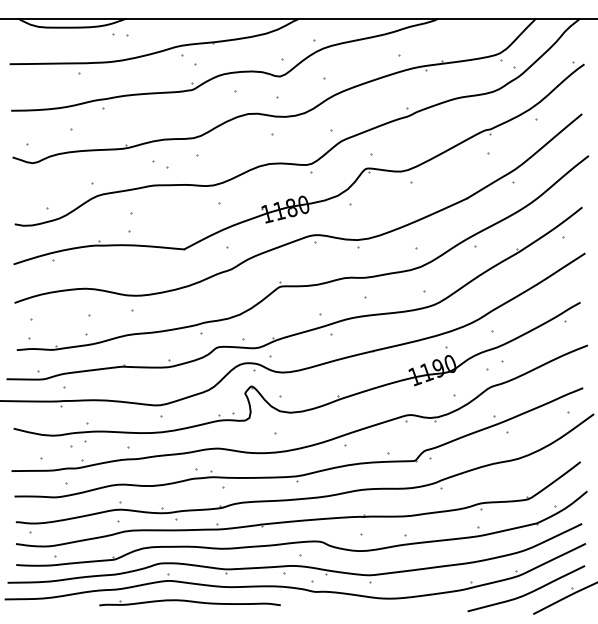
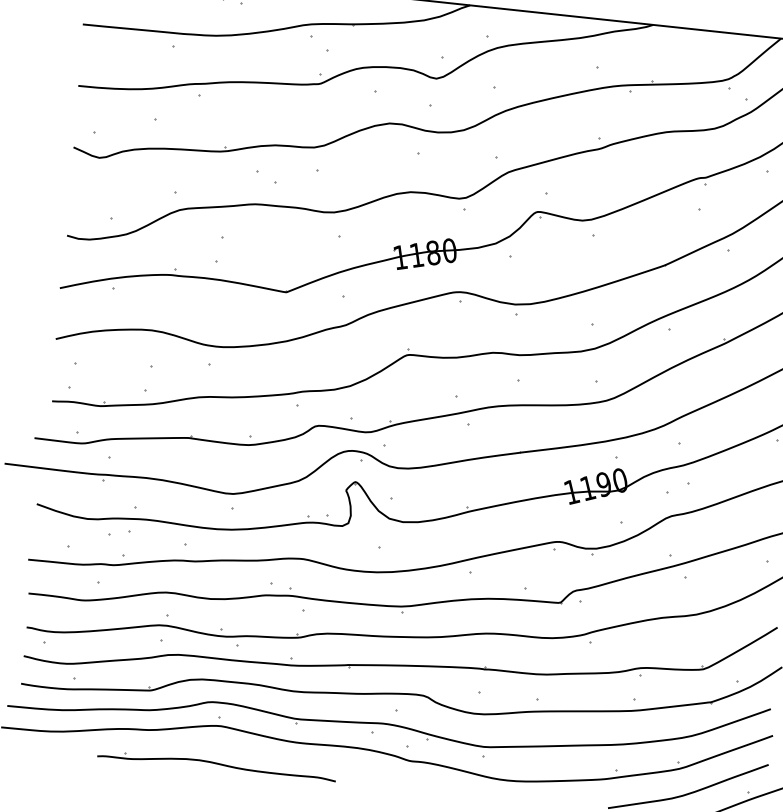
part: (189, 602) -> (216, 765), moved

